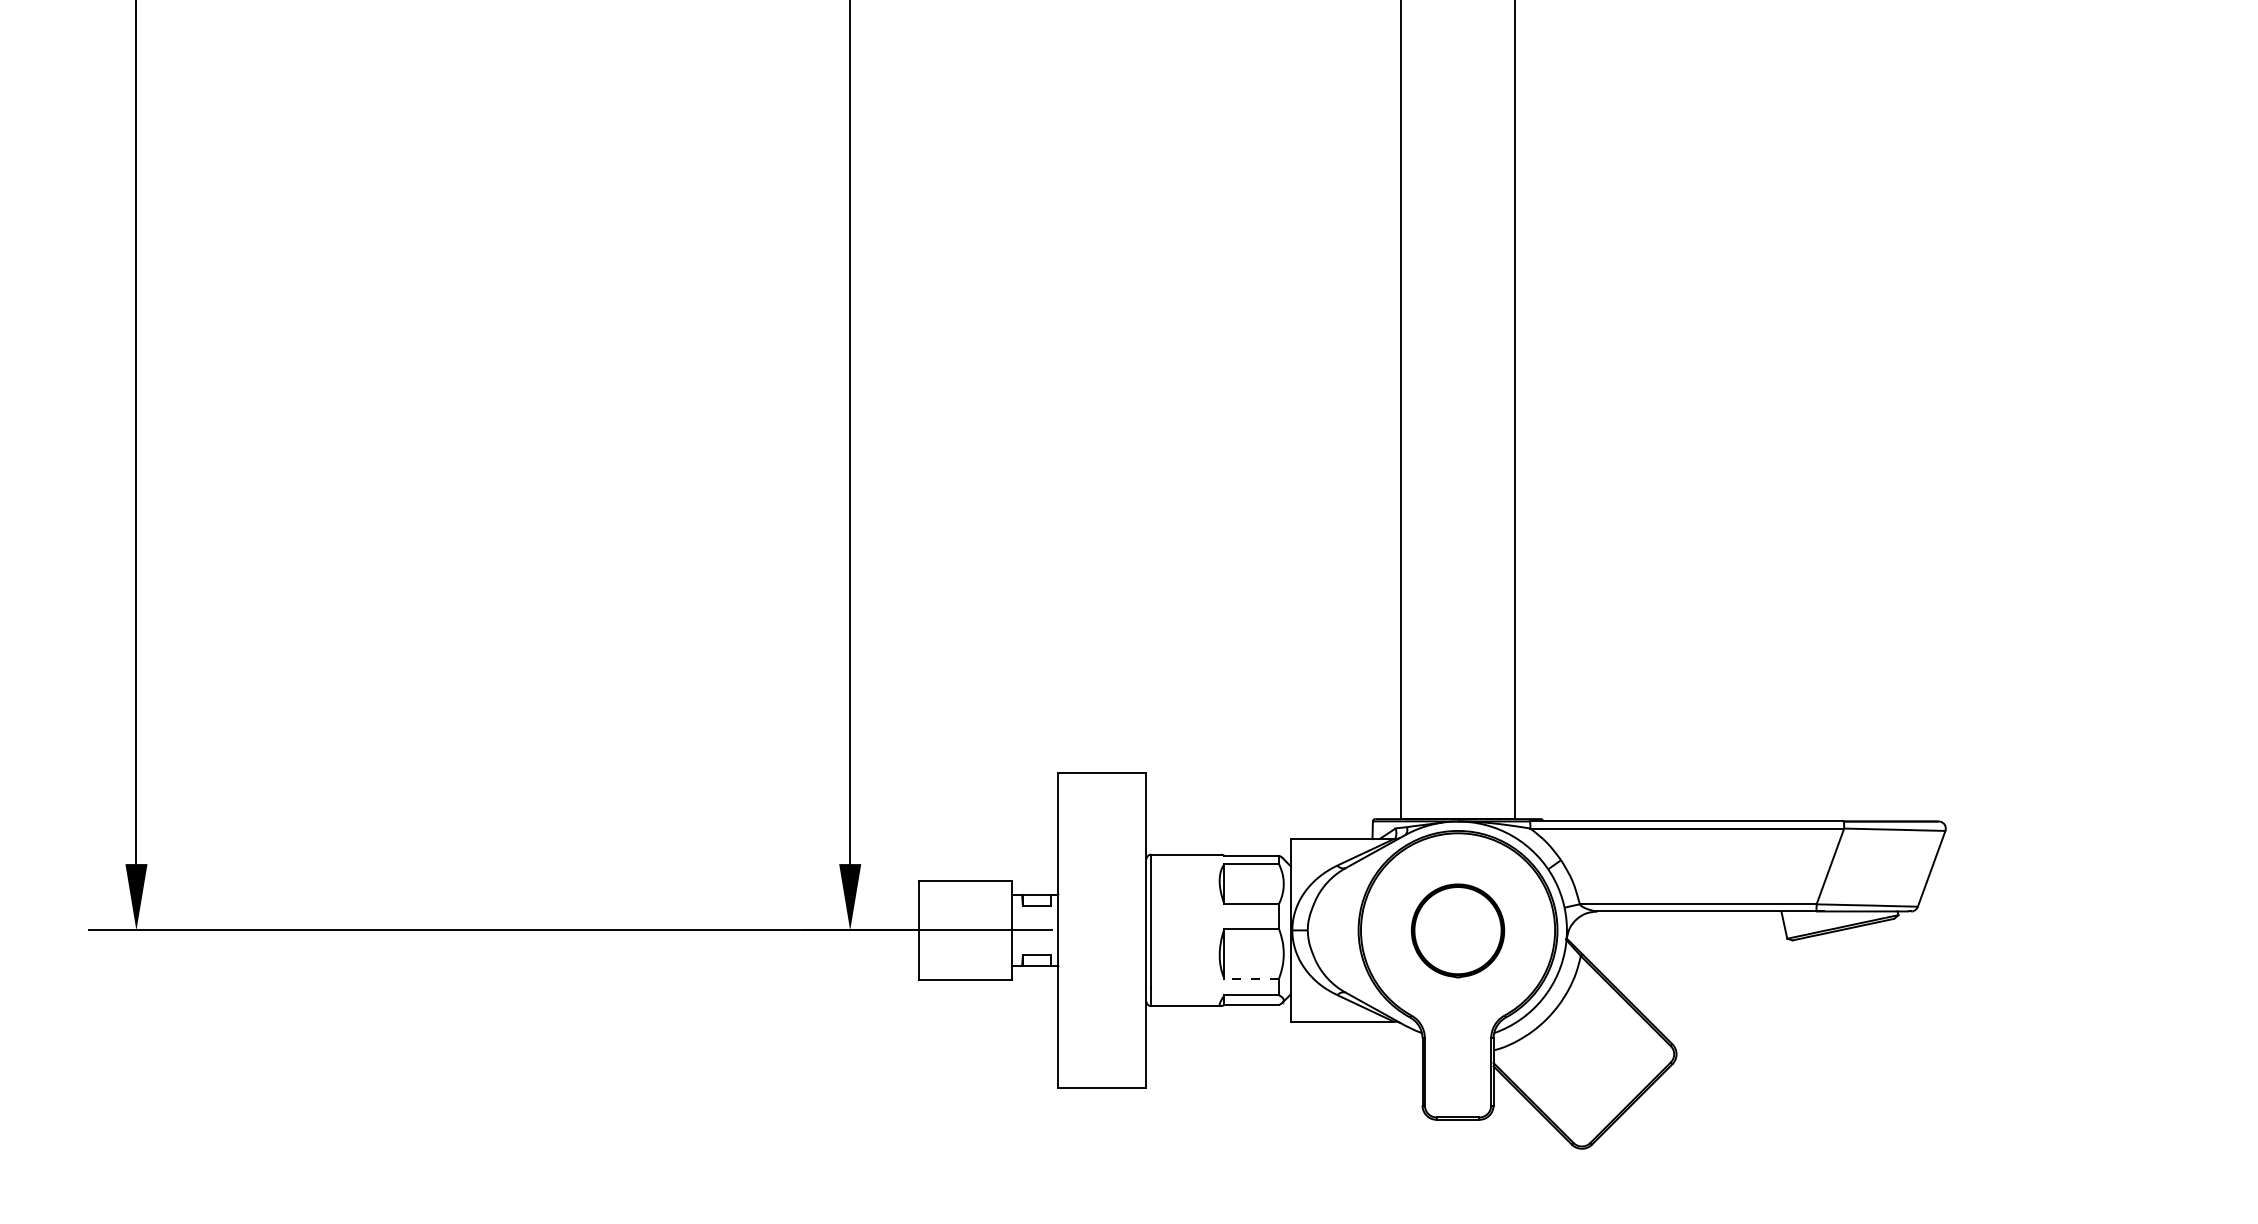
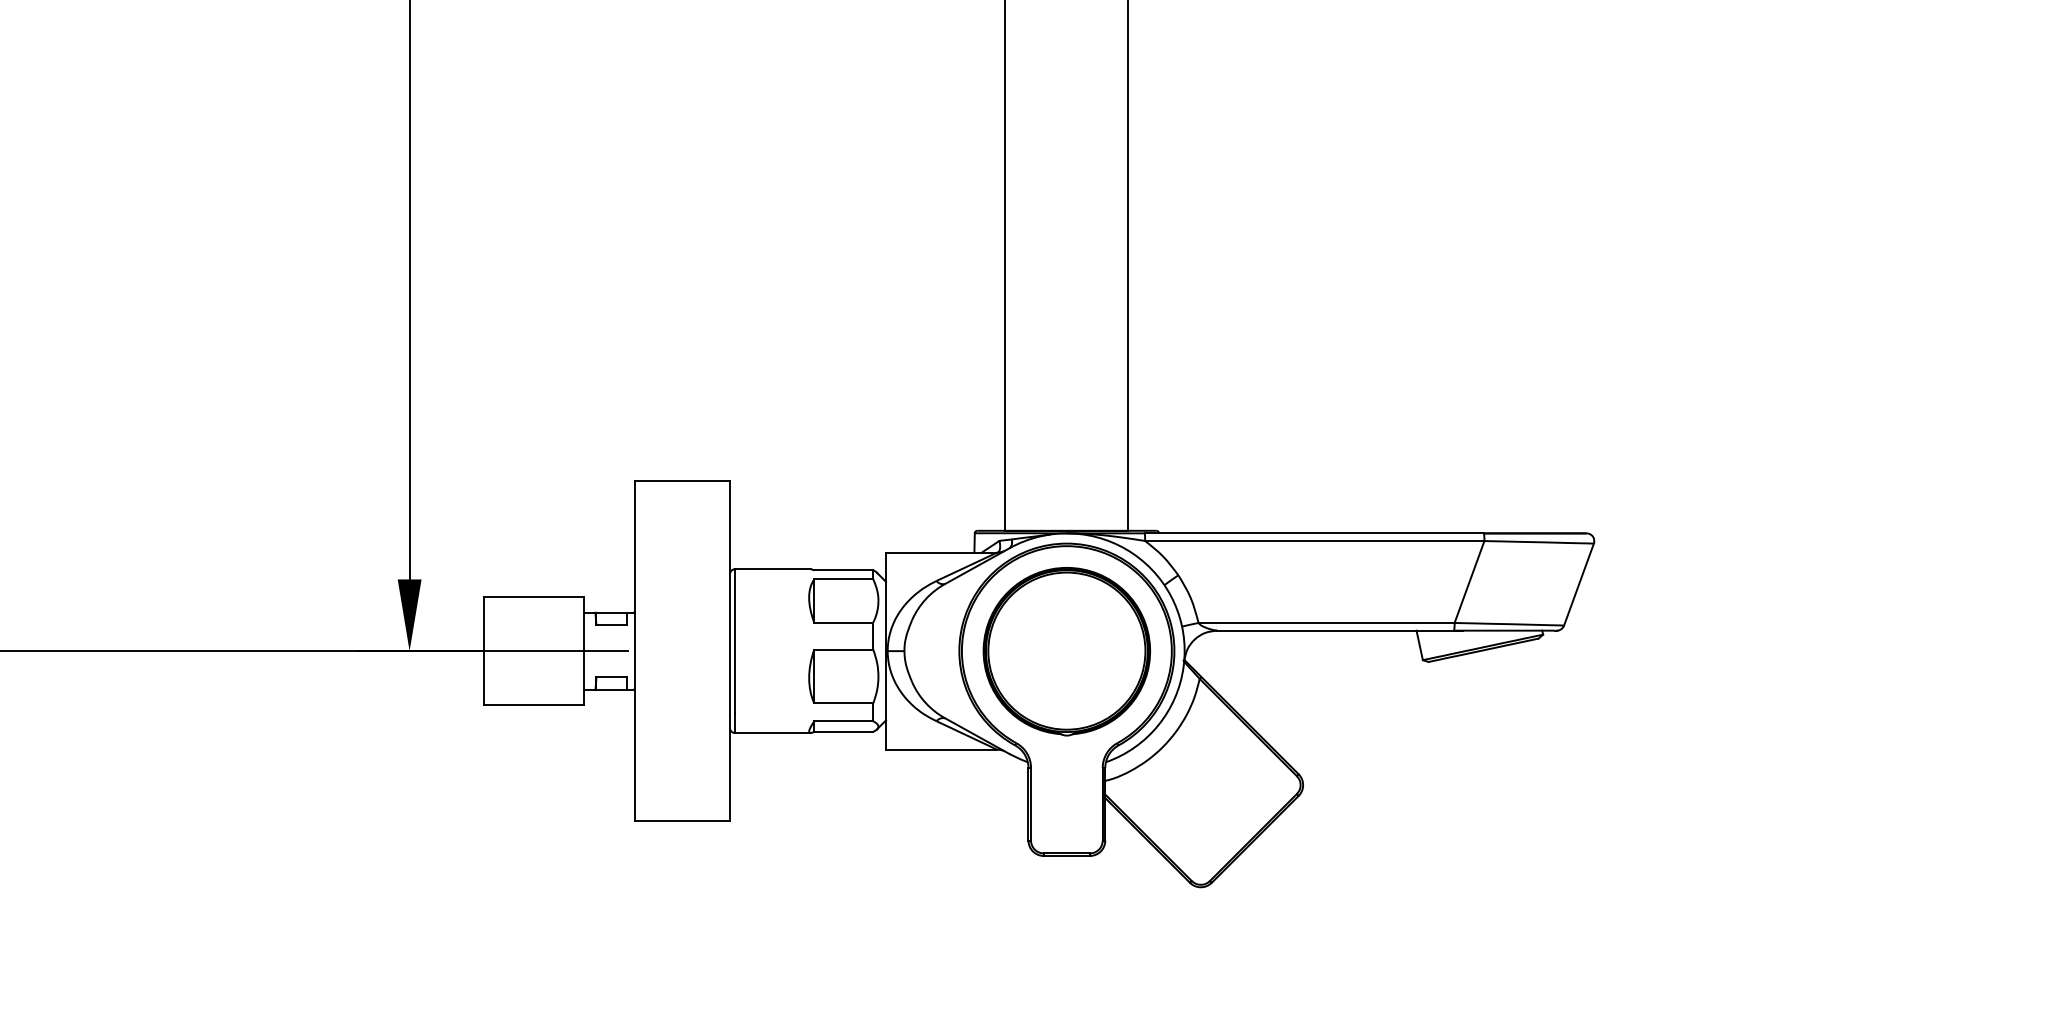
part: (1457, 930) -> (1066, 651), size x1.67
line: (1251, 978) -> (843, 703), dashed -> solid

